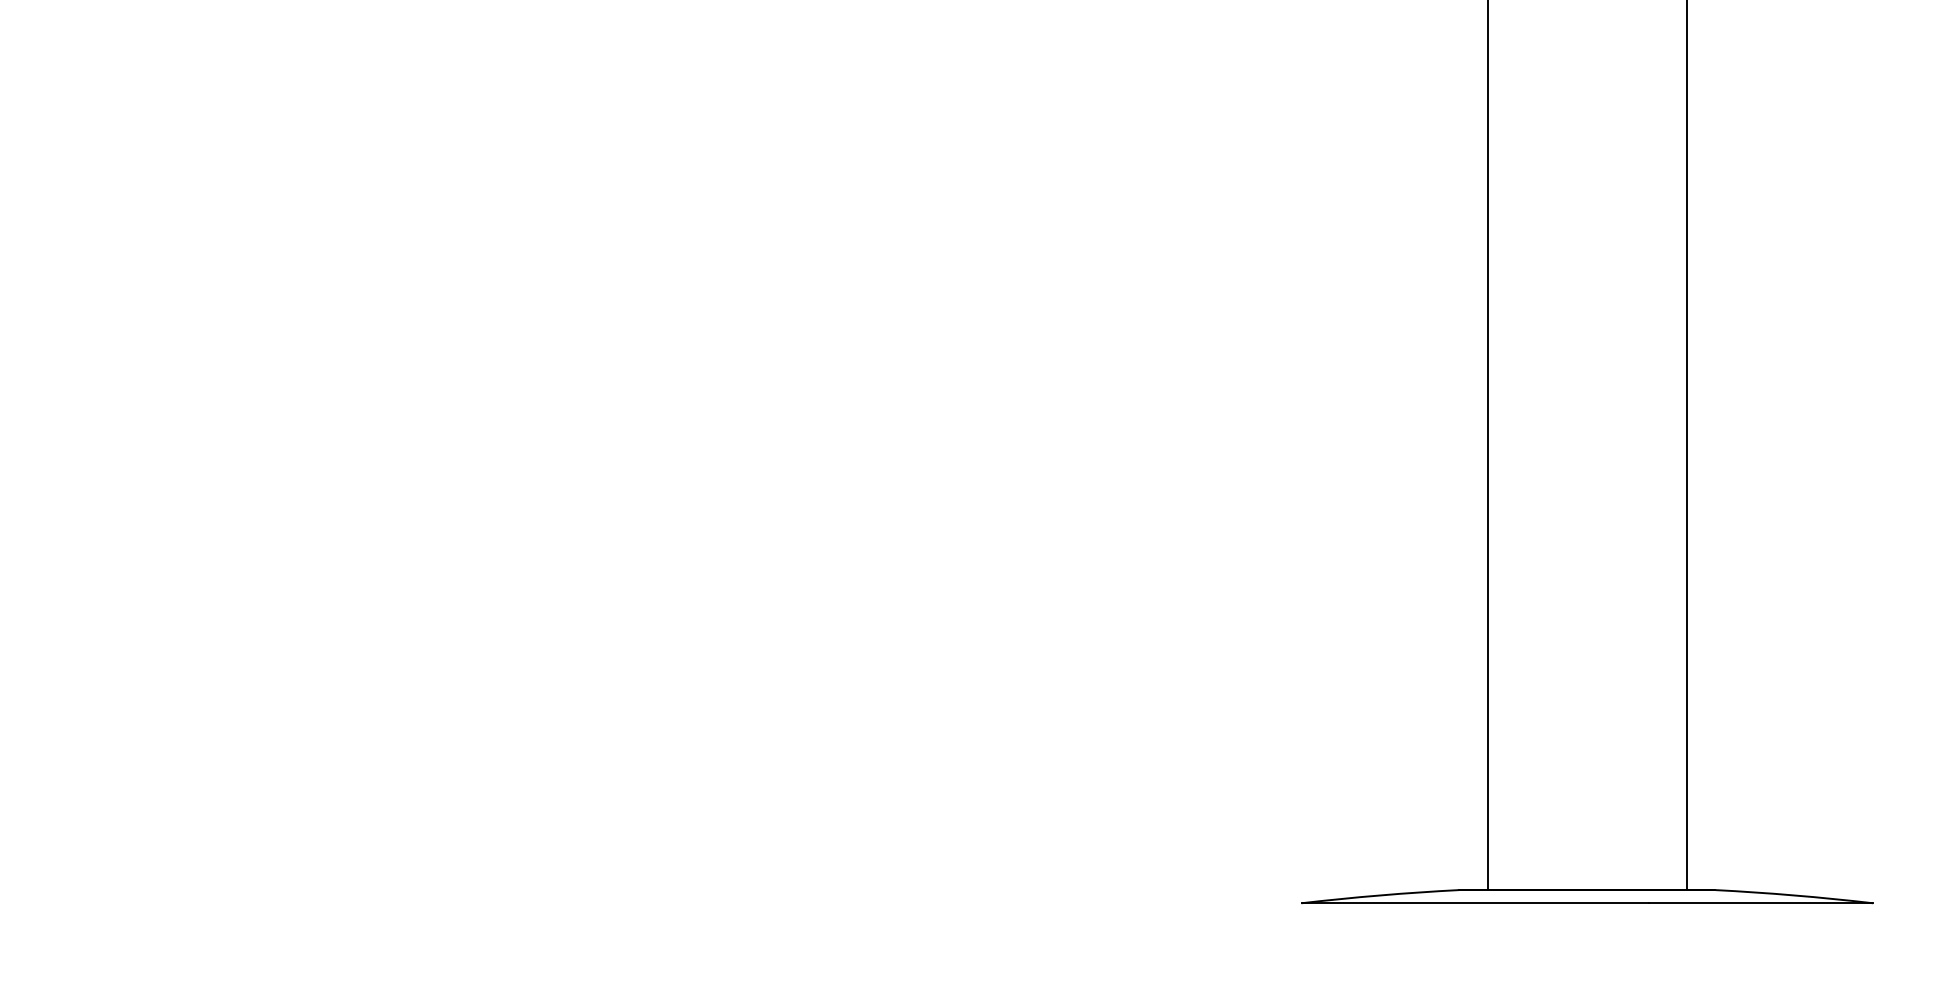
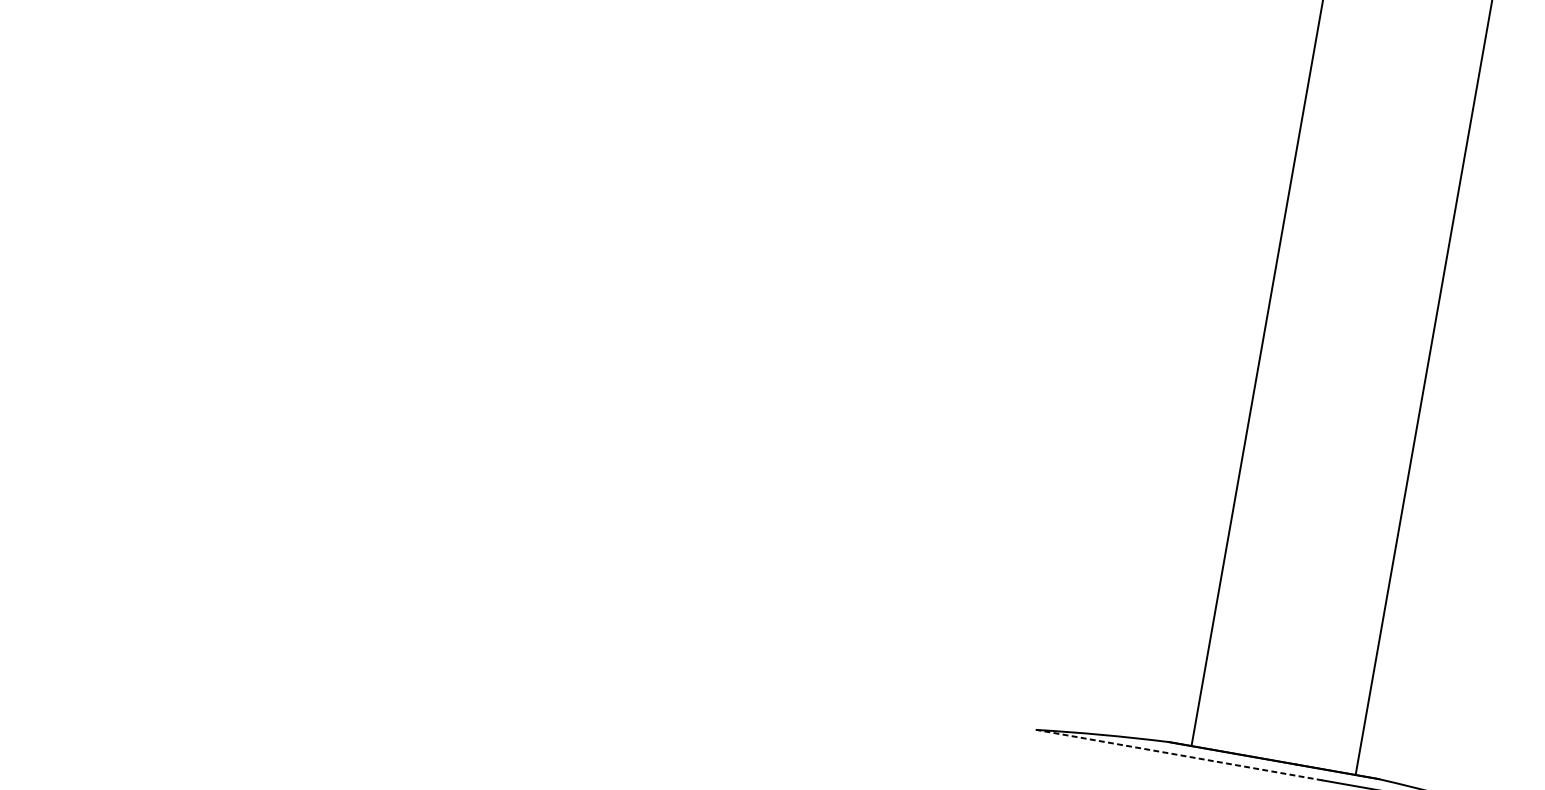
line: (1475, 903) -> (1179, 755), solid -> dashed

